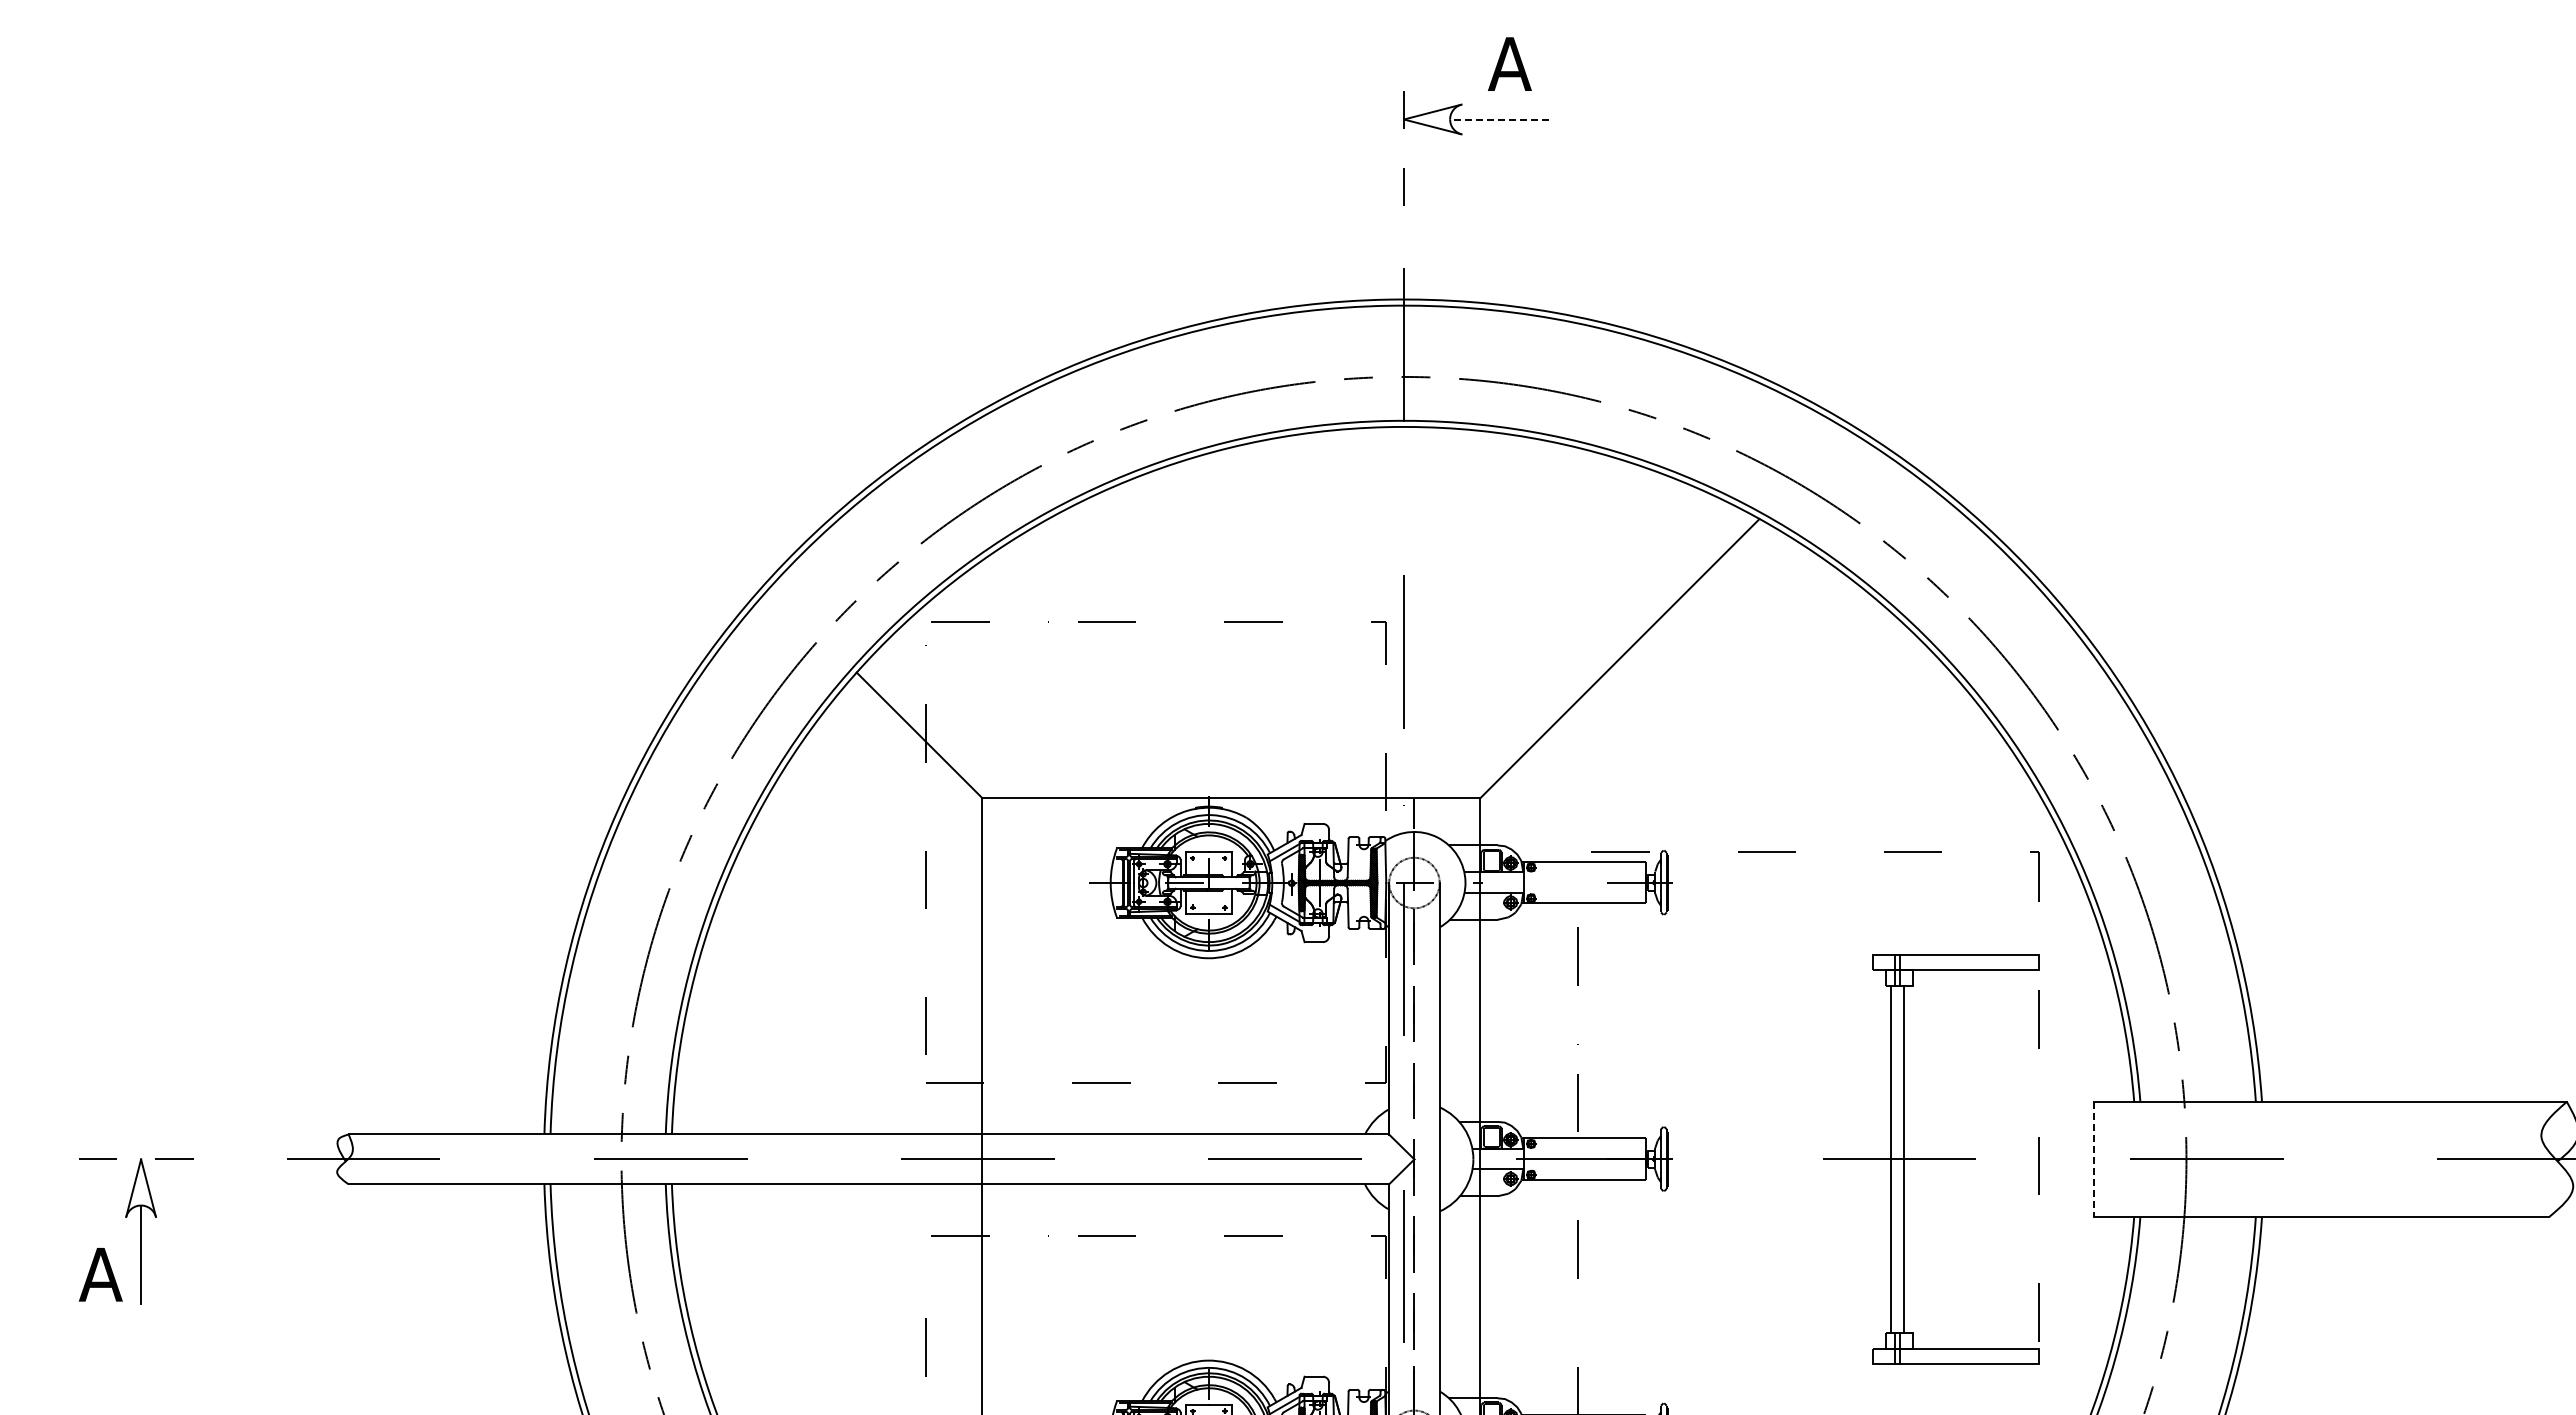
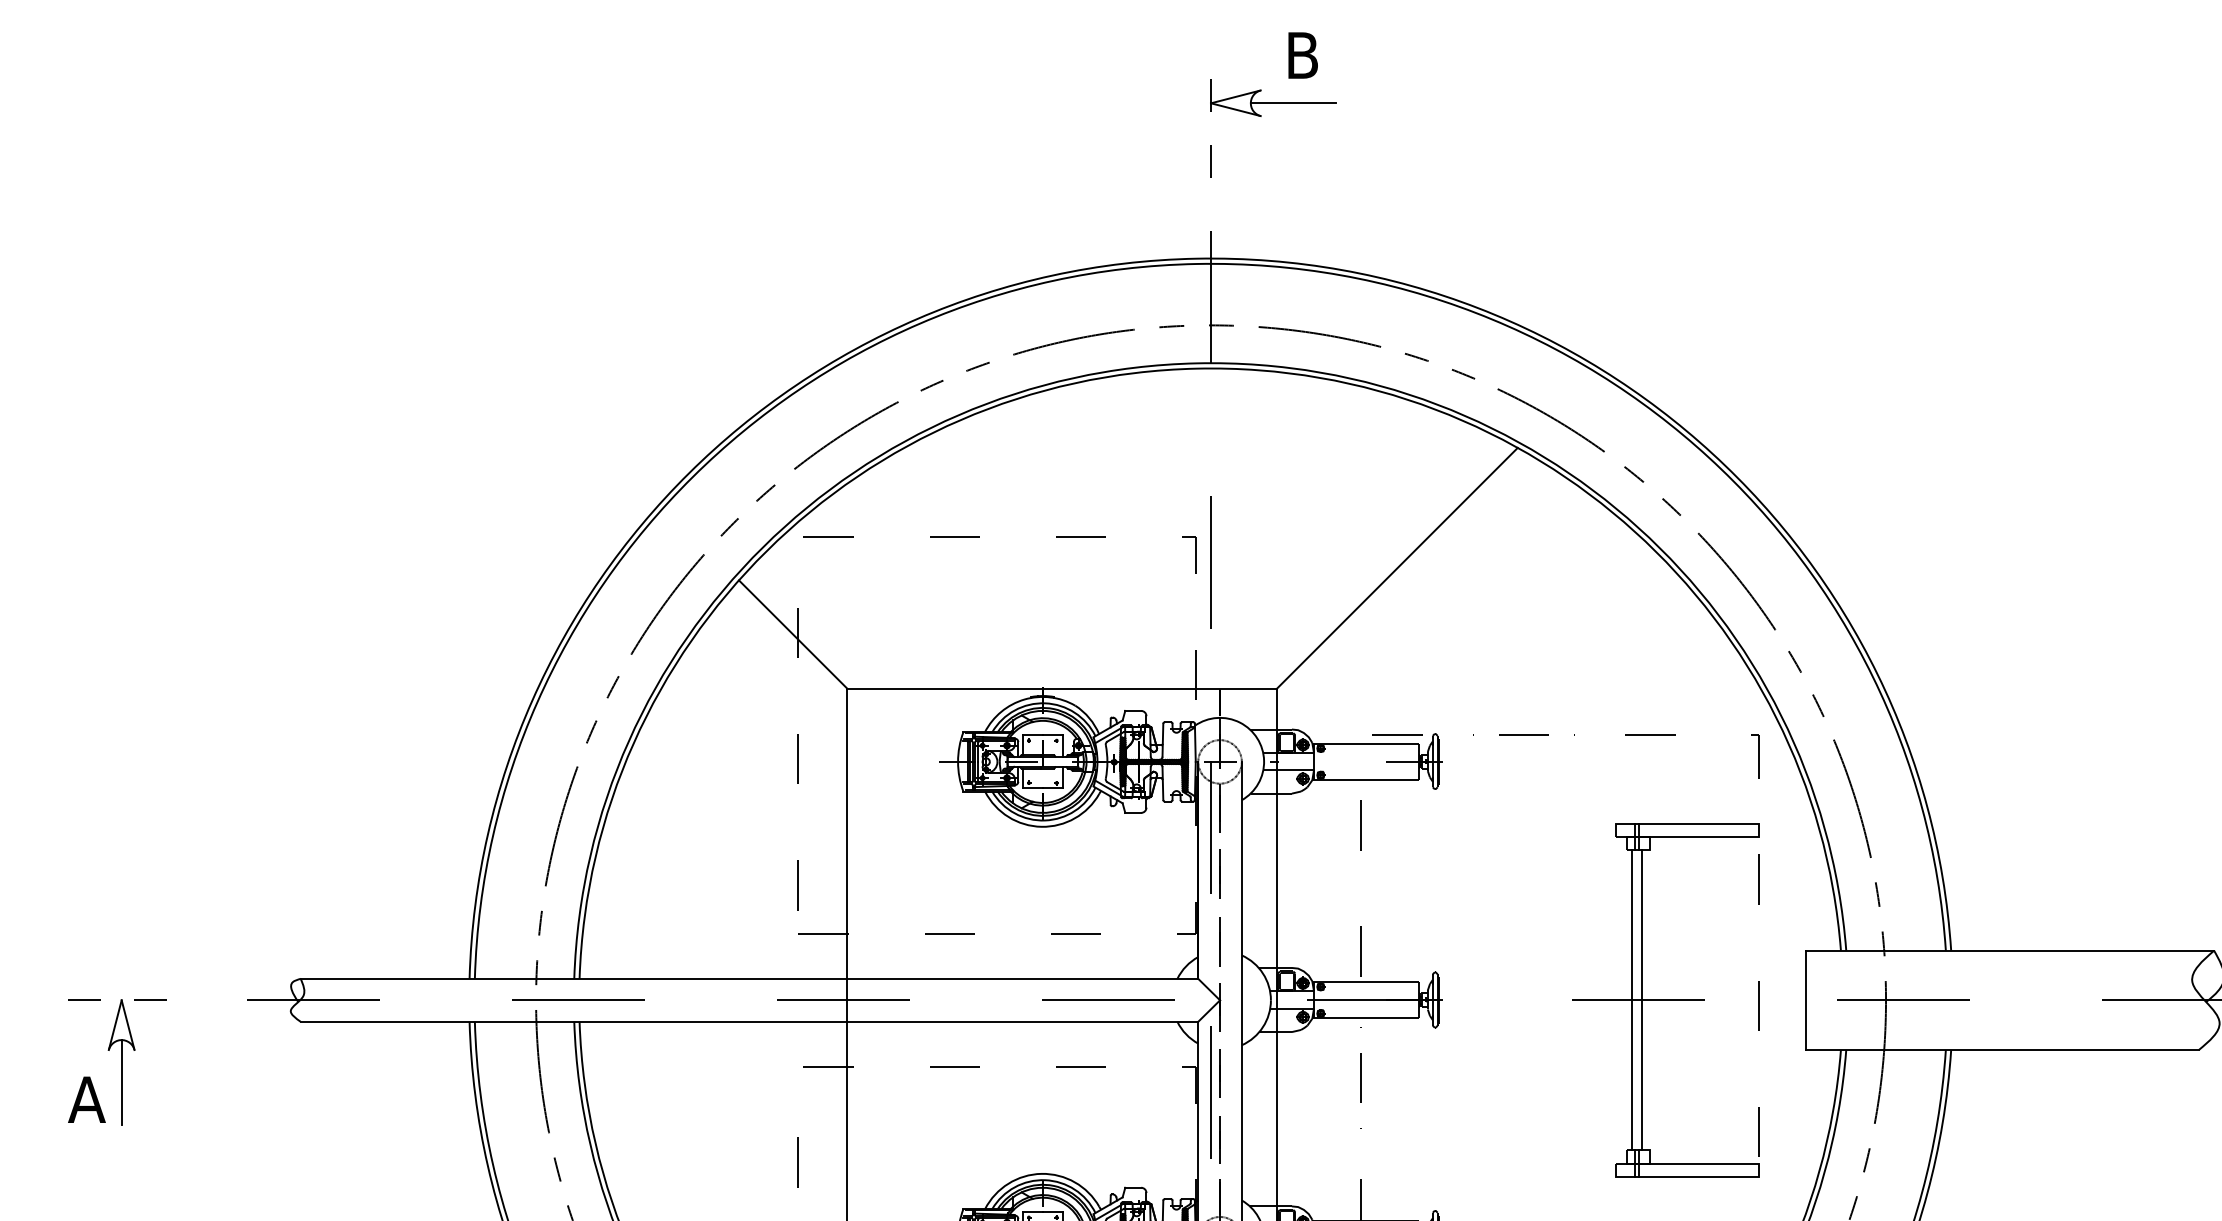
text: (1509, 63) -> (1302, 54), A -> B
line: (1499, 119) -> (1293, 103), dashed -> solid
line: (2093, 1159) -> (1805, 1000), dashed -> solid

